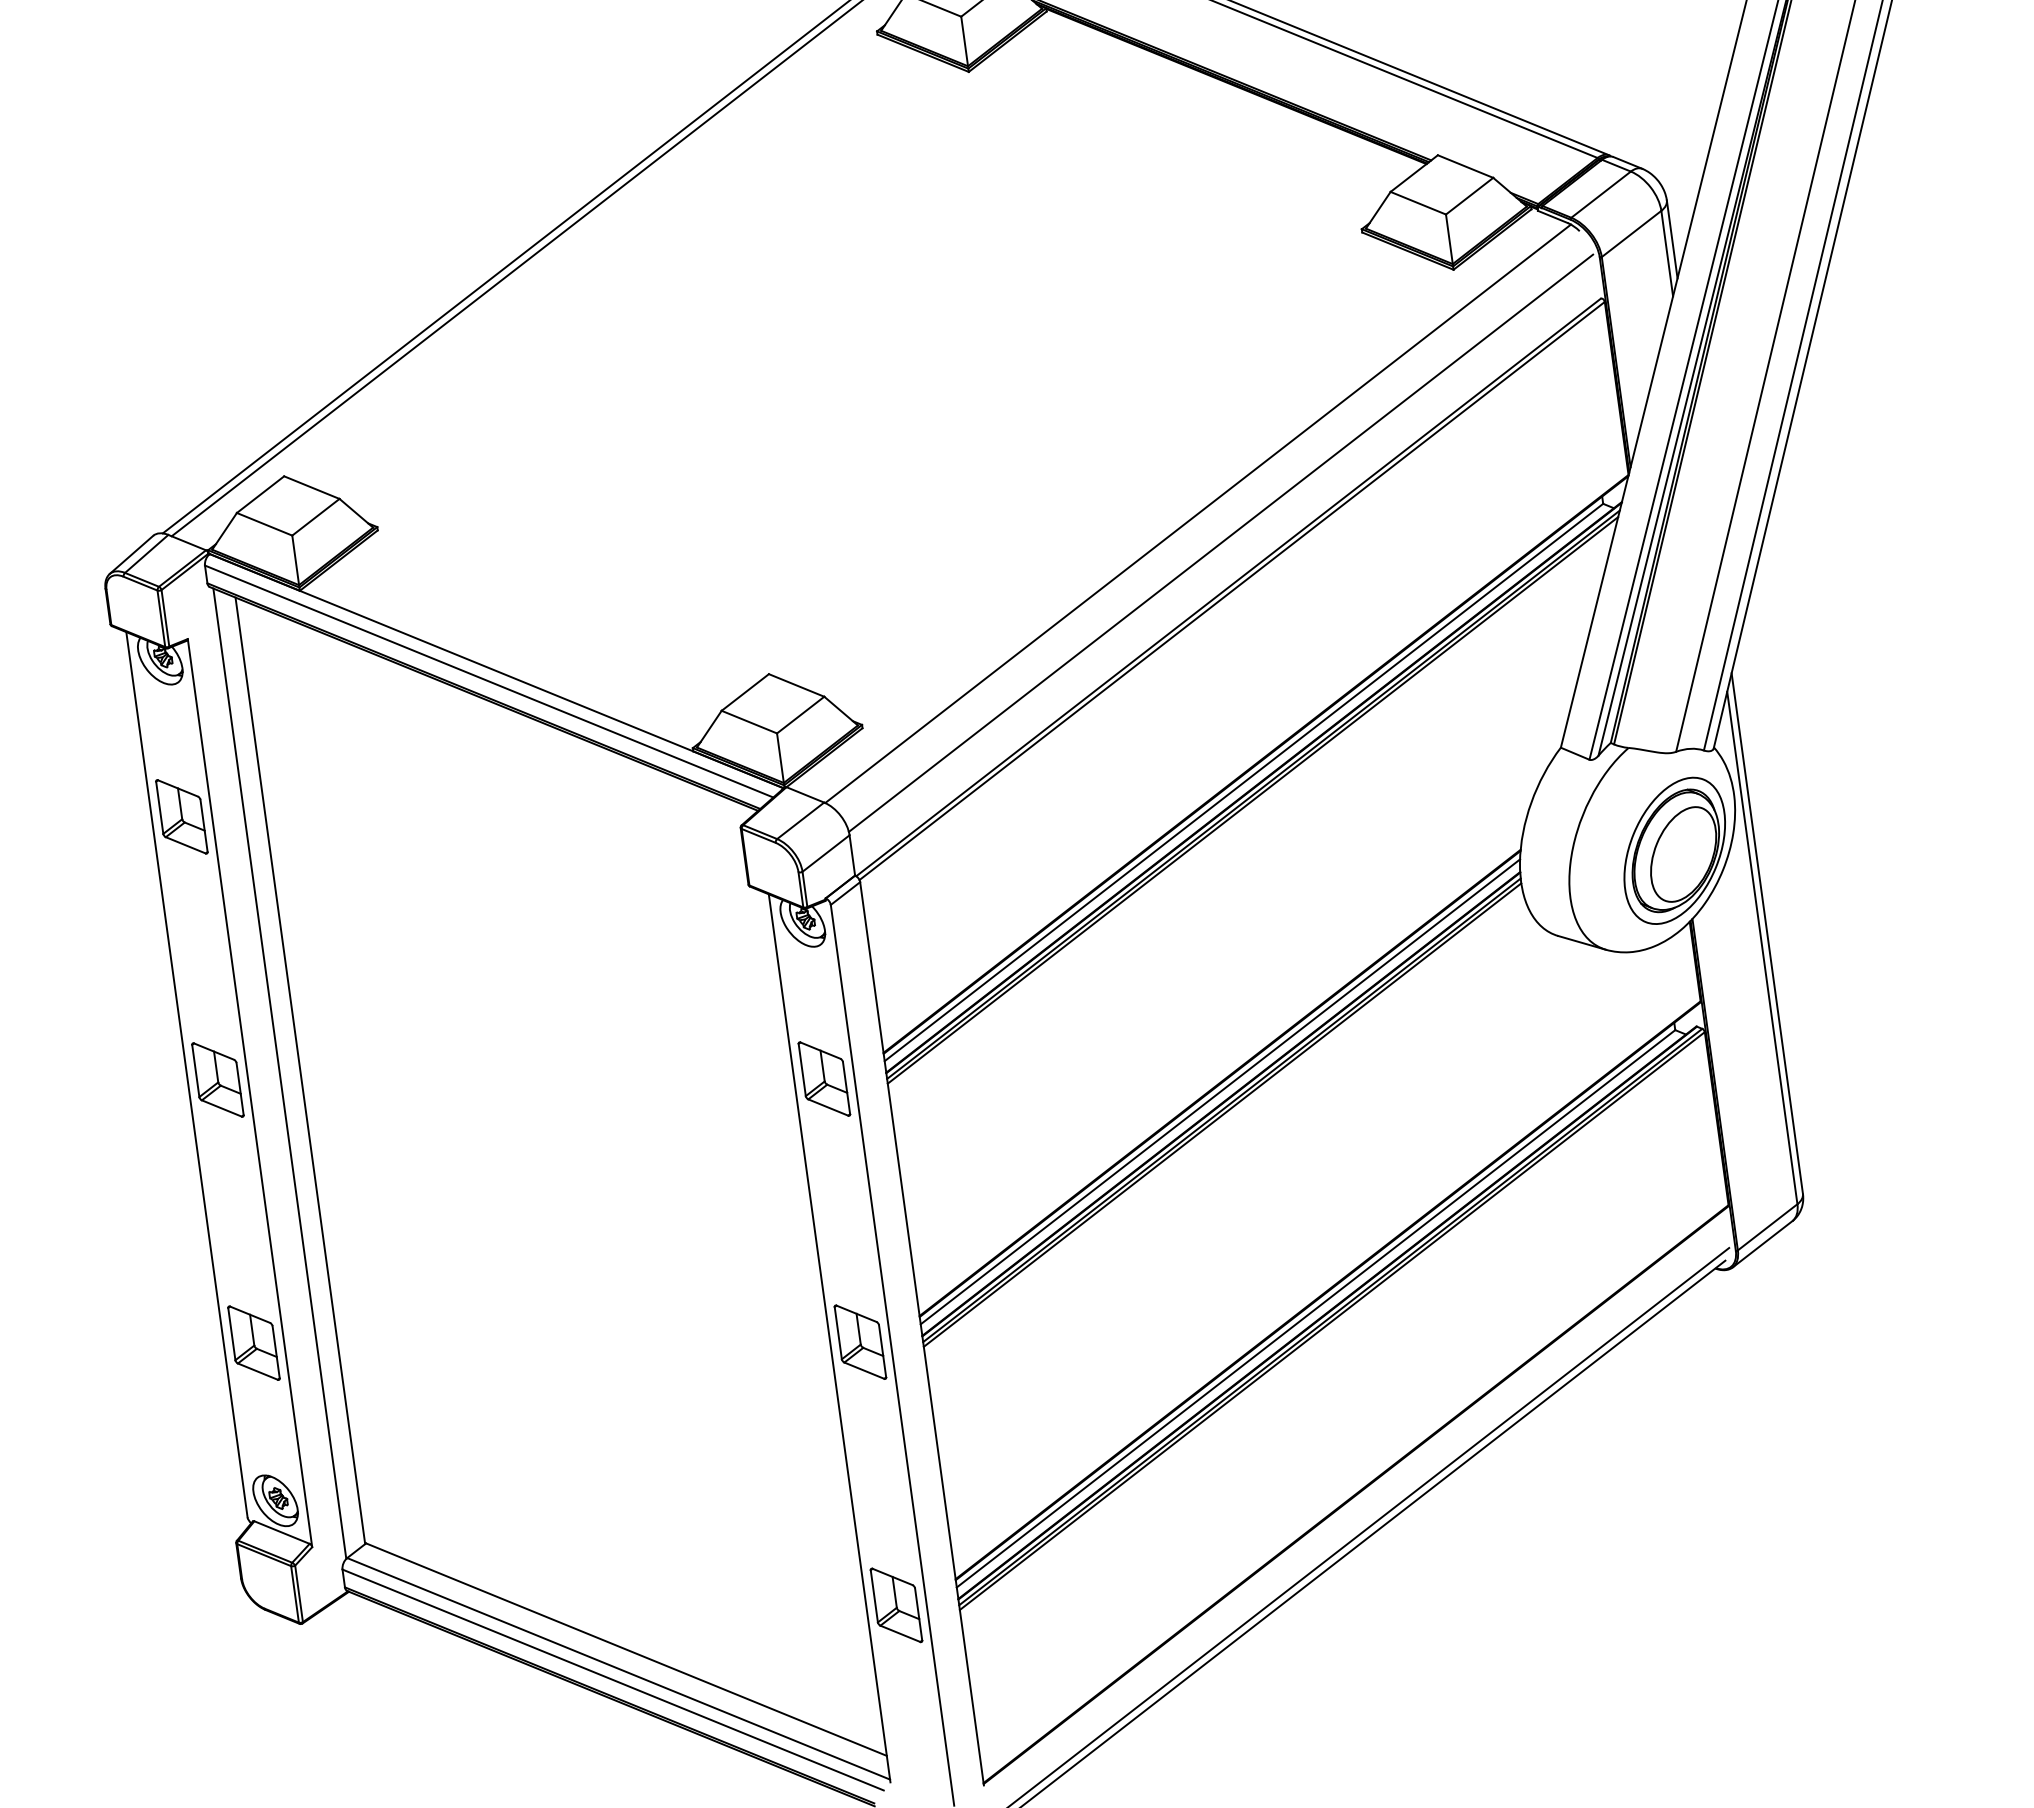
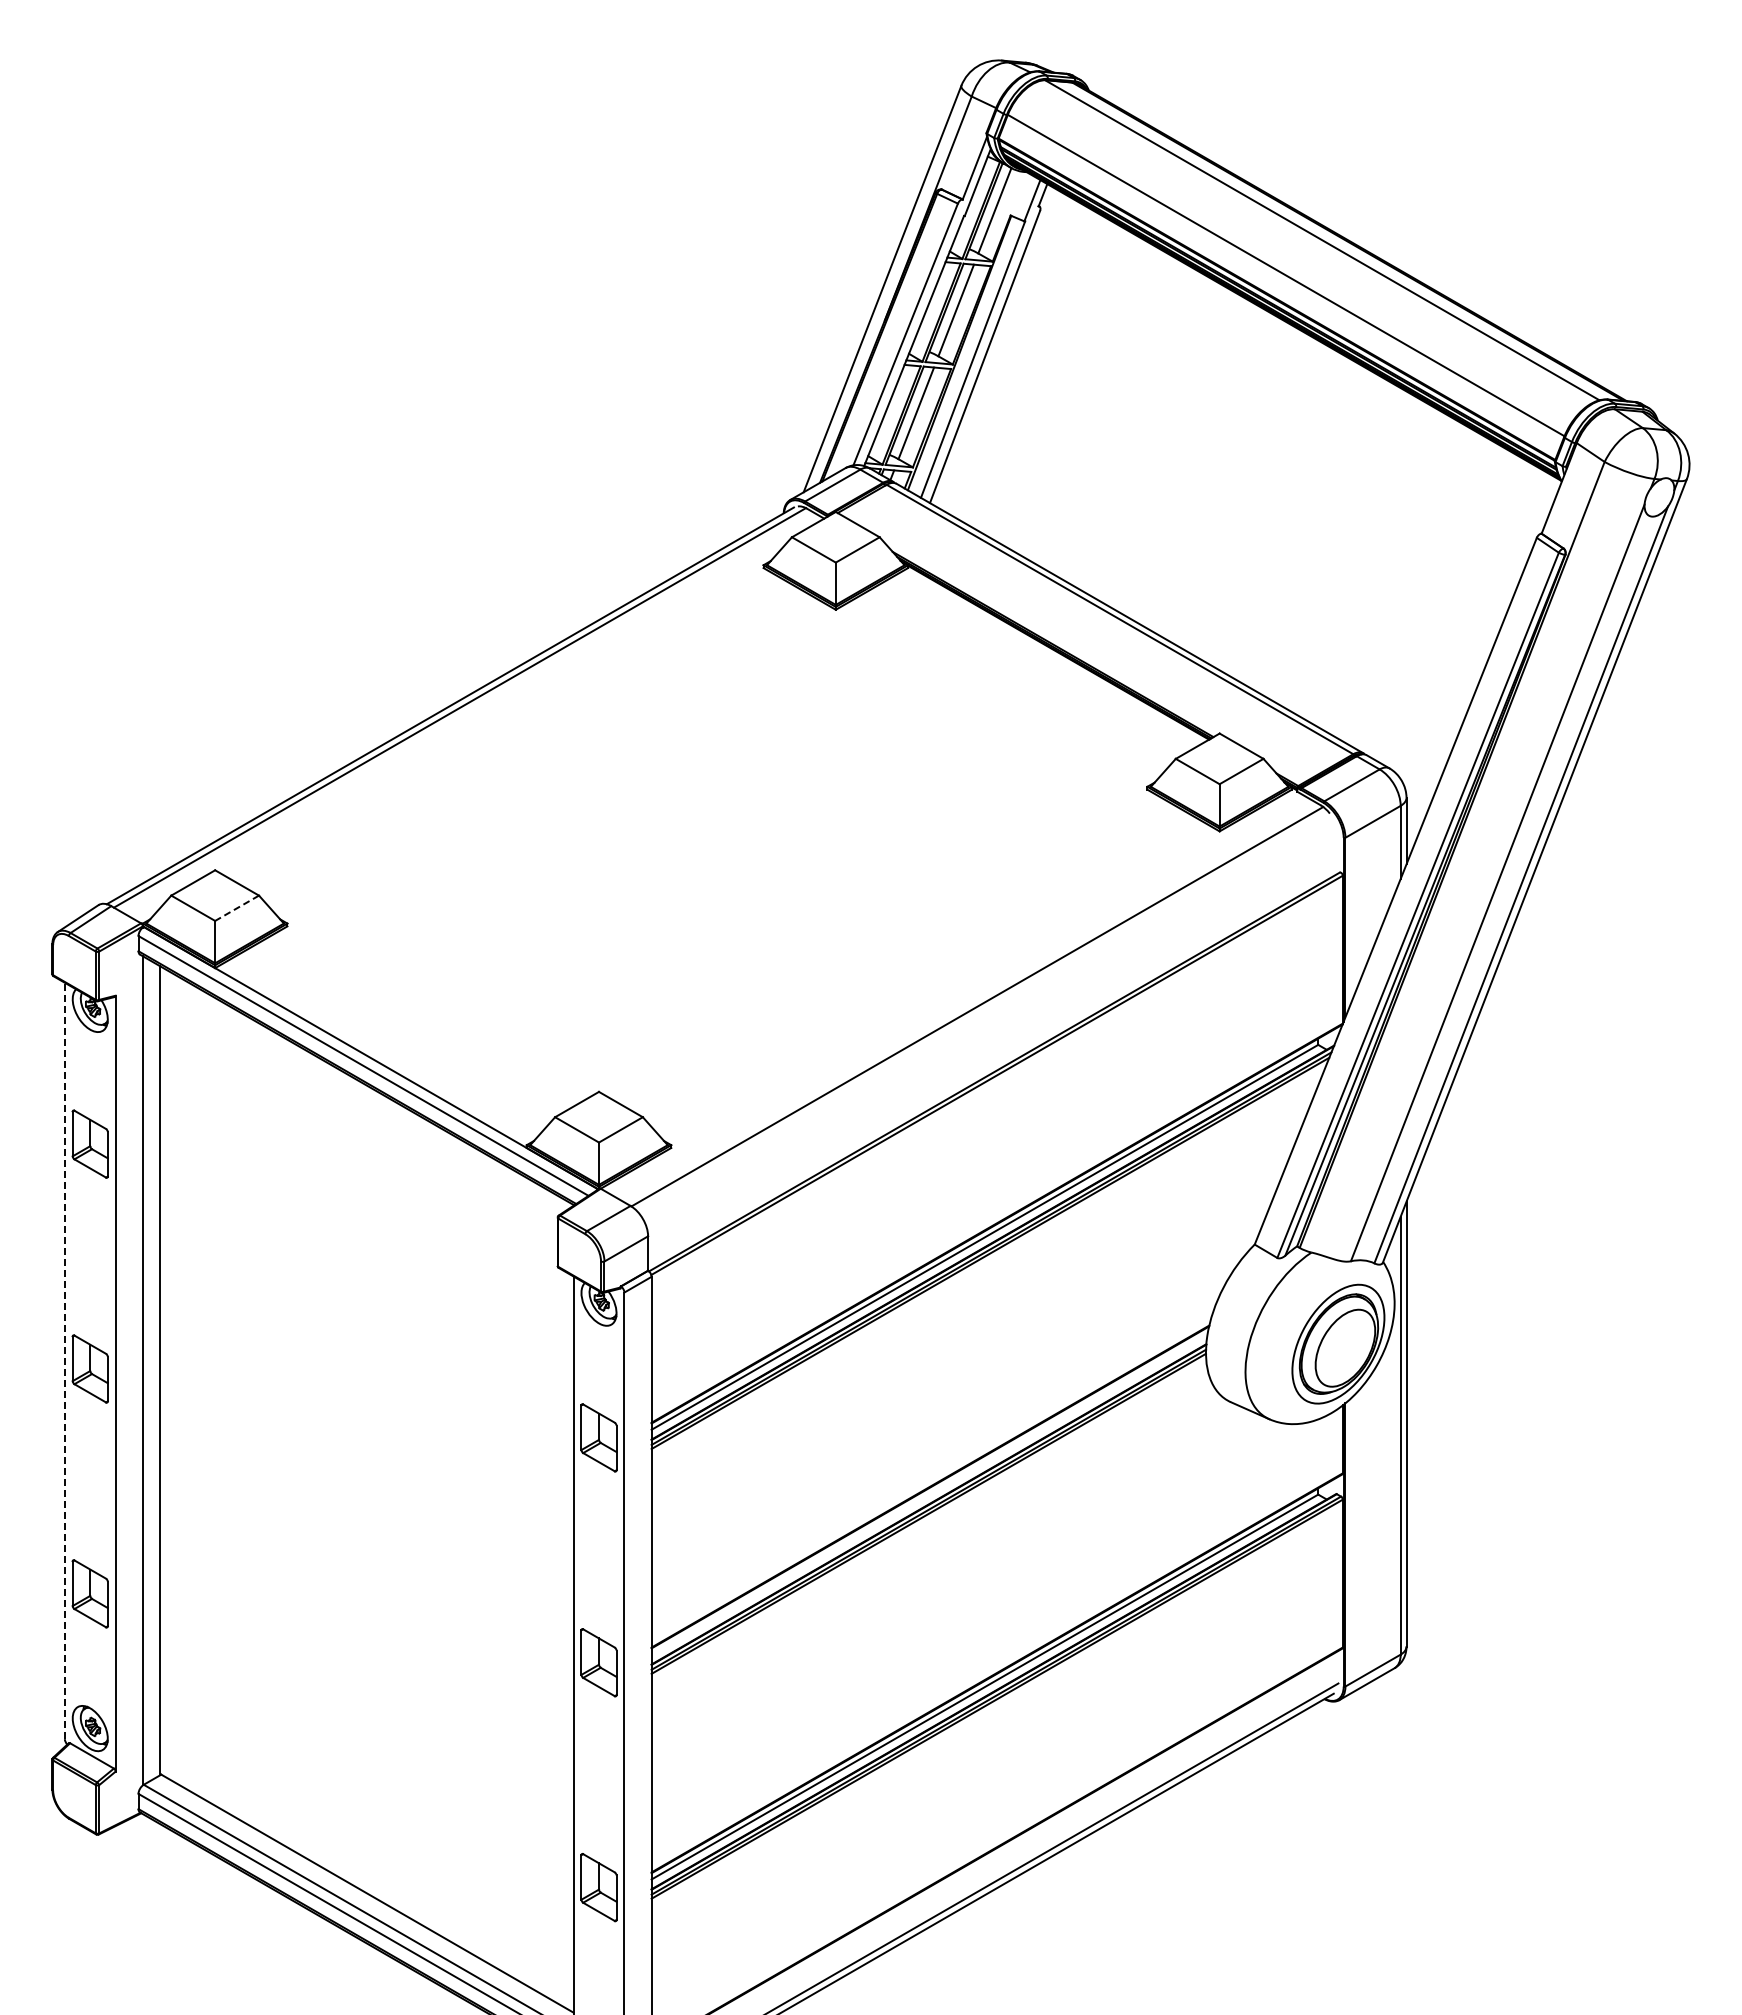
line: (315, 517) -> (236, 908), solid -> dashed
line: (1220, 542) -> (992, 1033), removed
line: (186, 1074) -> (64, 1360), solid -> dashed
line: (1220, 1091) -> (929, 1493), removed

